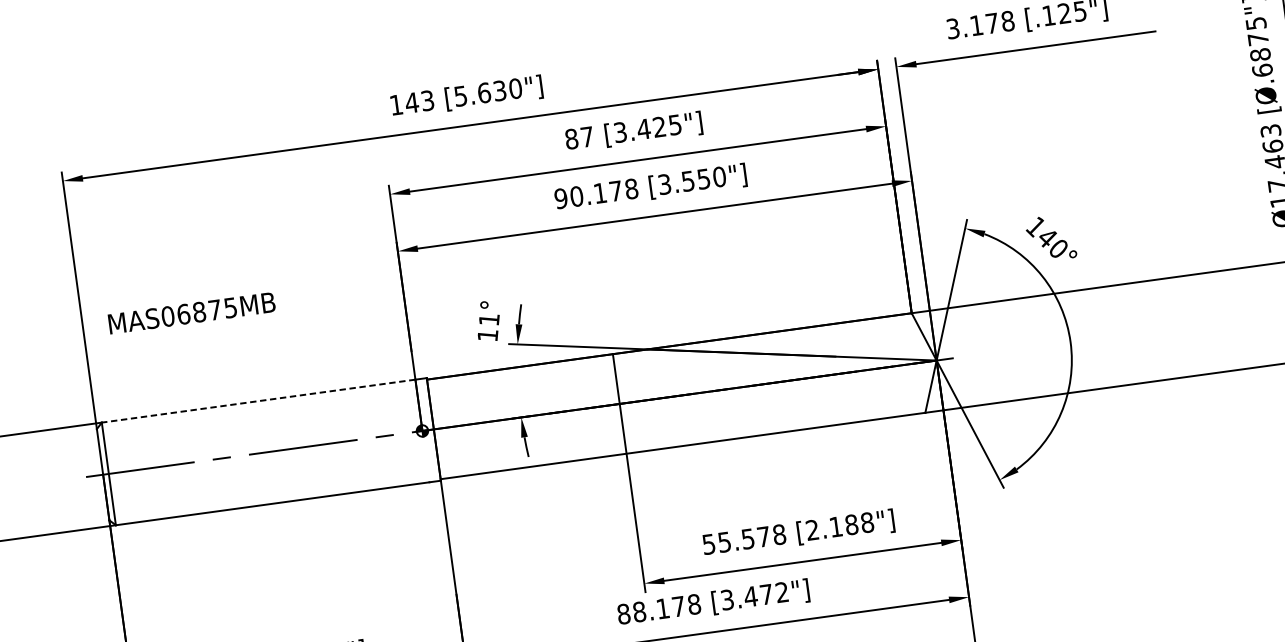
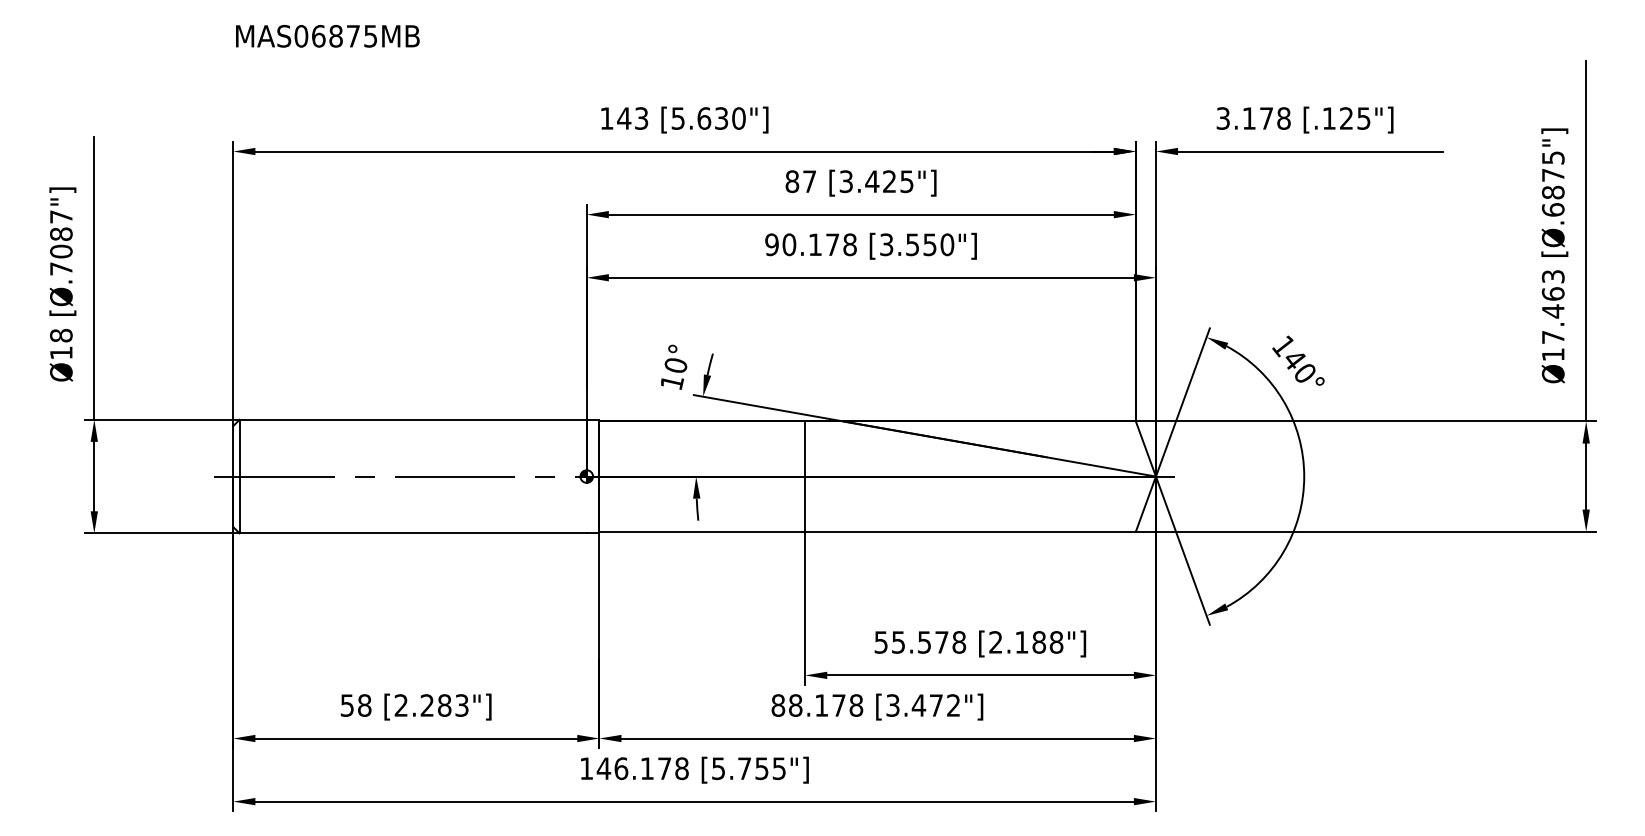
text: (191, 313) -> (327, 36), moved
text: (488, 319) -> (675, 365), 11° -> 10°
line: (258, 400) -> (413, 419), dashed -> solid

